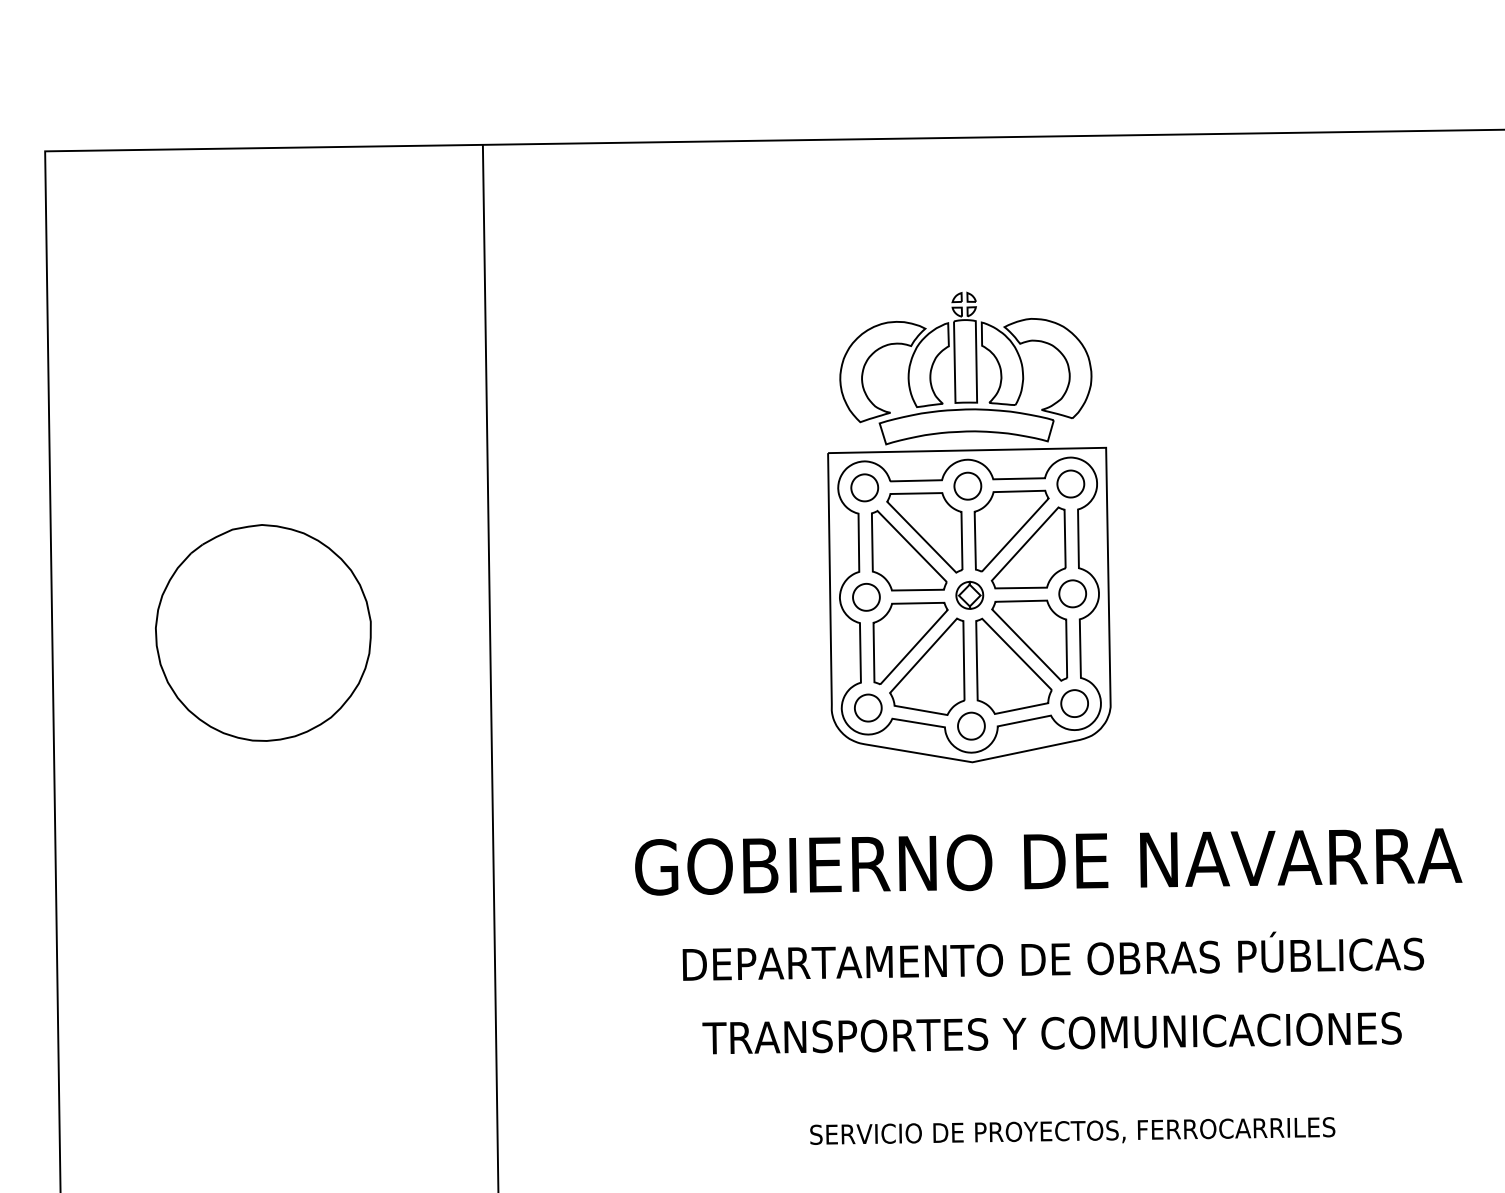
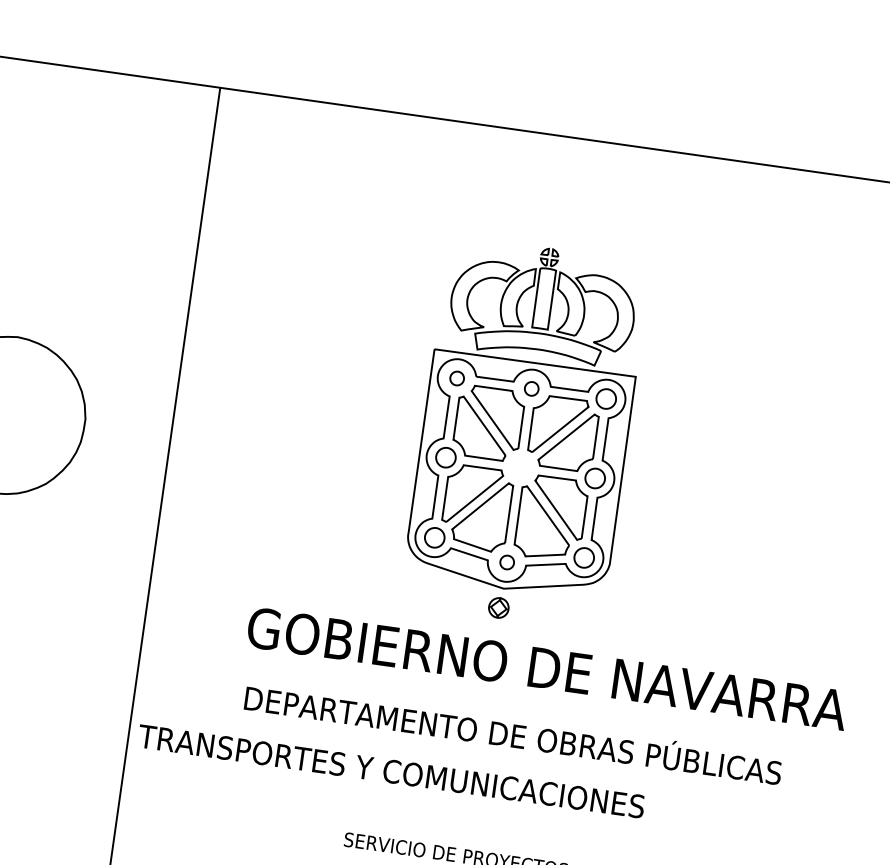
part: (967, 485) -> (531, 388), size x0.7
part: (864, 487) -> (456, 378), size x0.7
part: (969, 594) -> (498, 607), moved
part: (971, 725) -> (507, 562), size x0.7
text: (1053, 955) -> (513, 733), moved
text: (1051, 1032) -> (391, 770), moved

